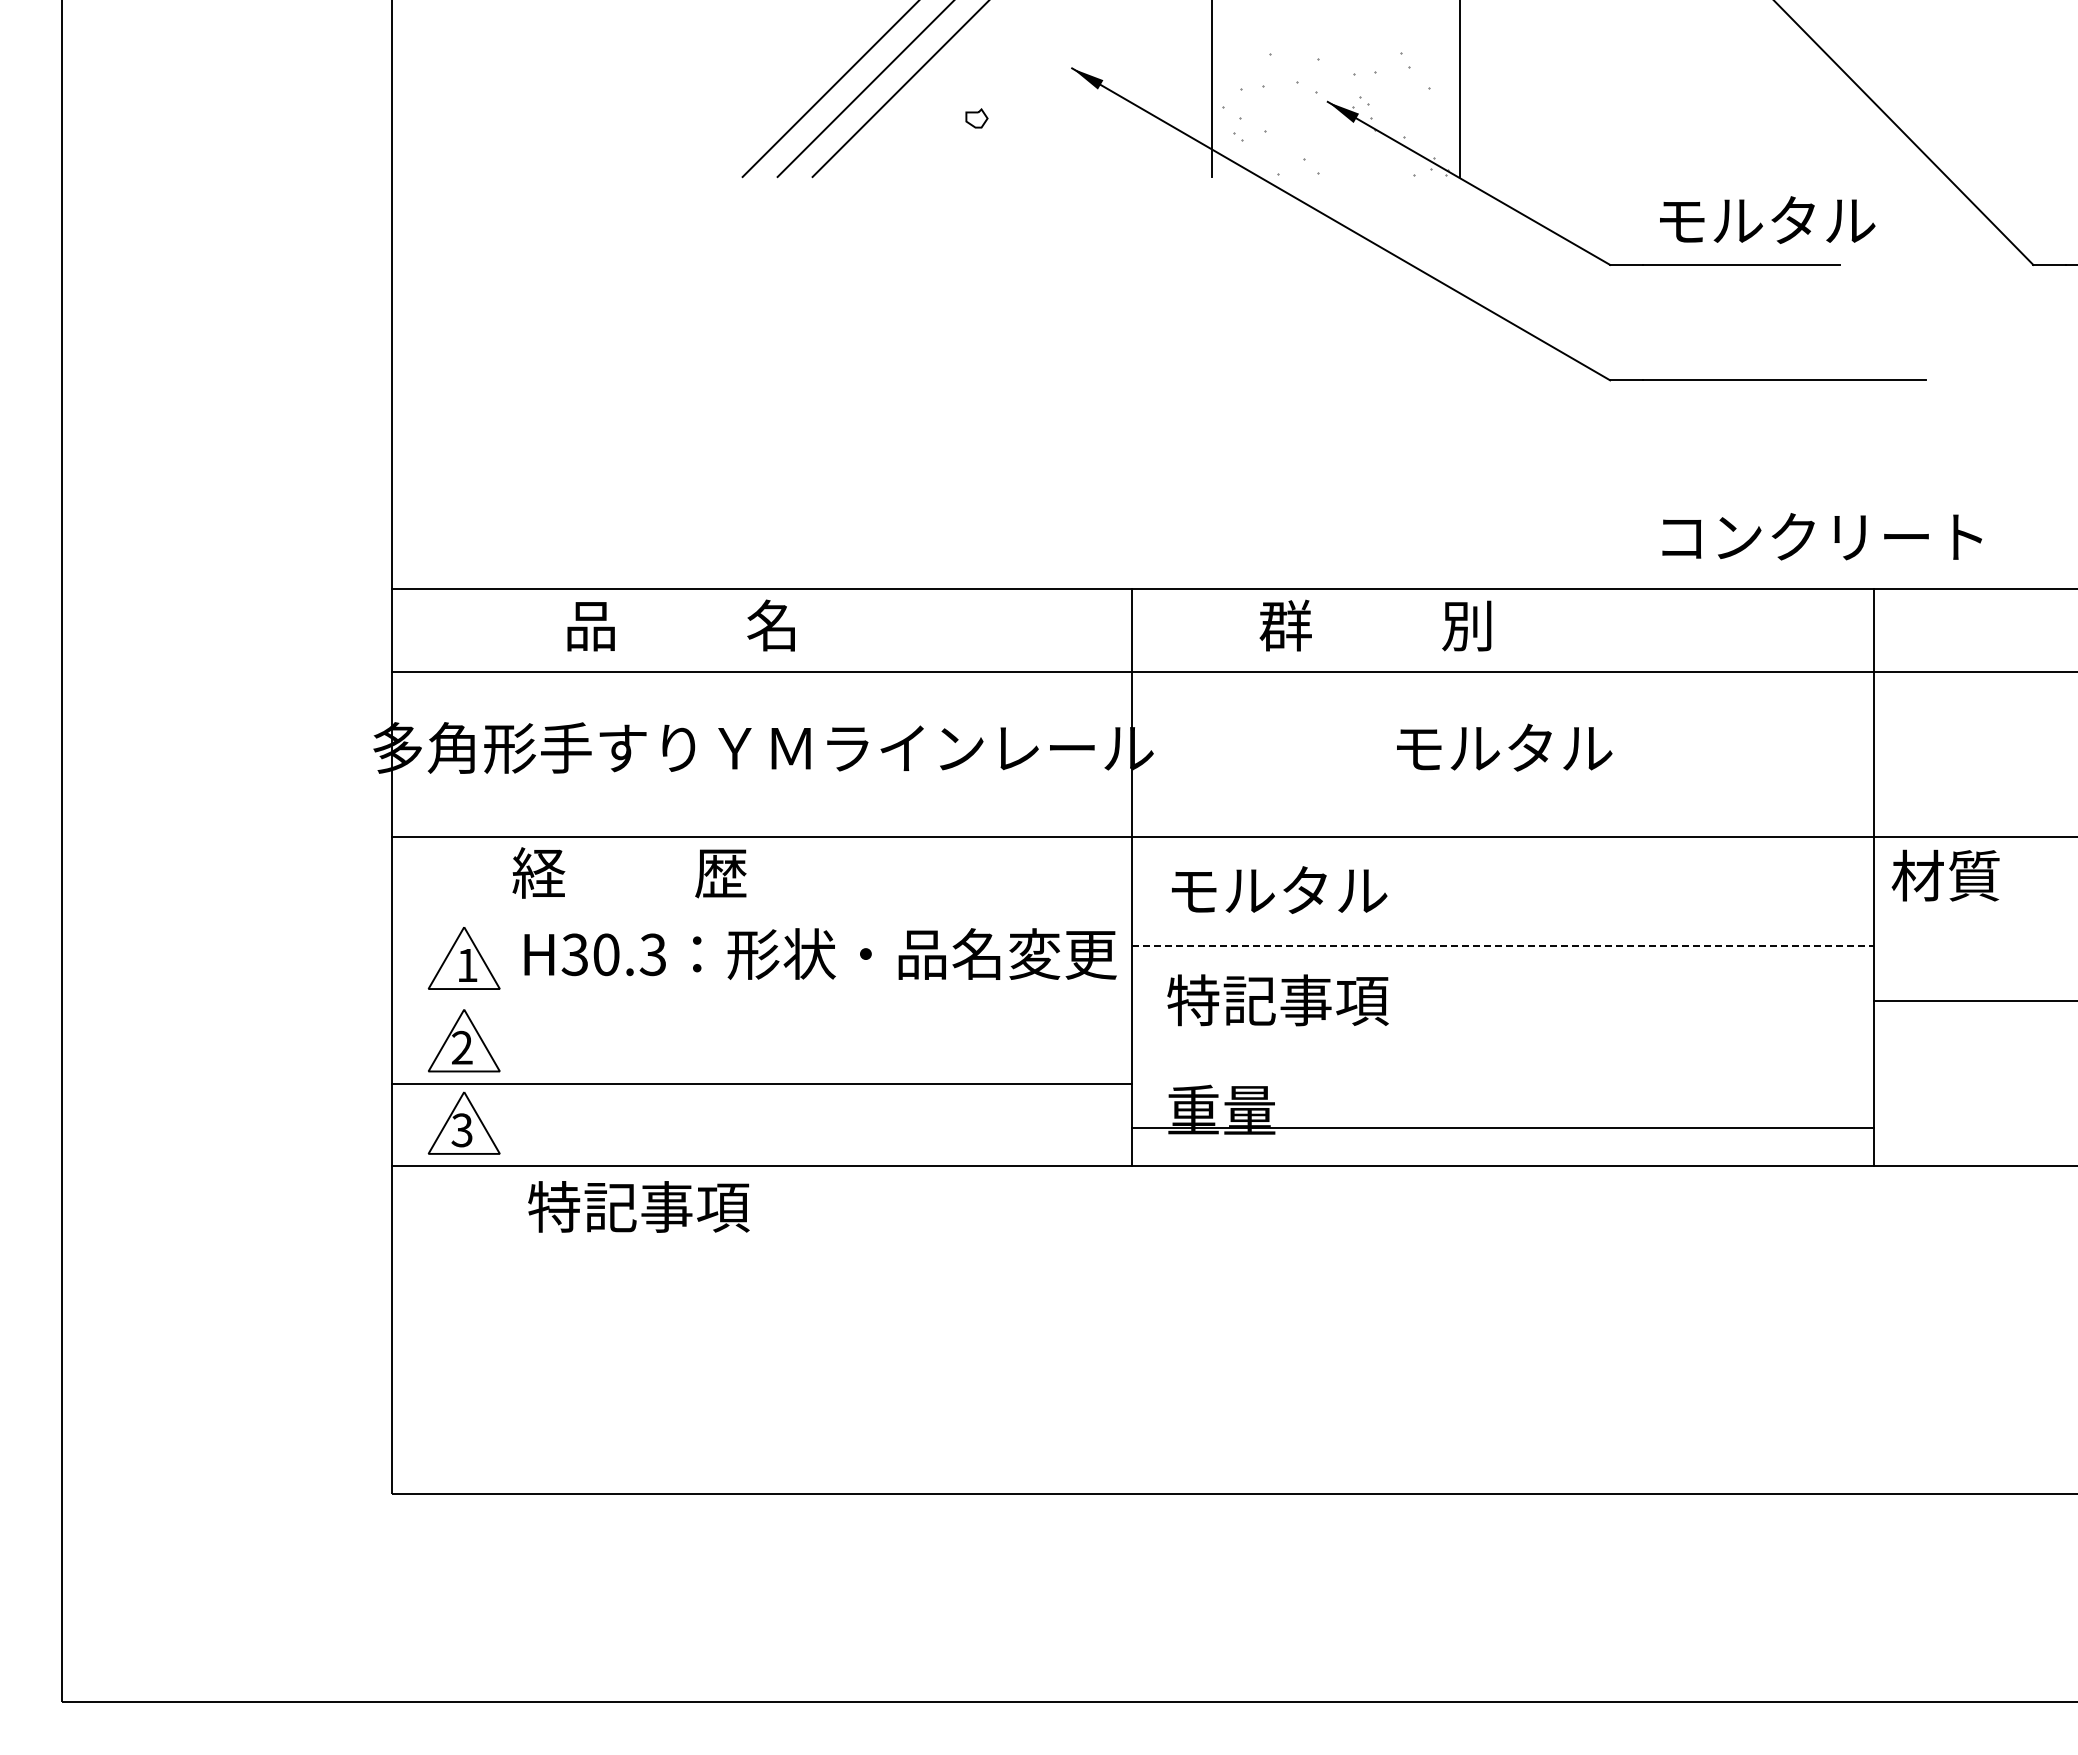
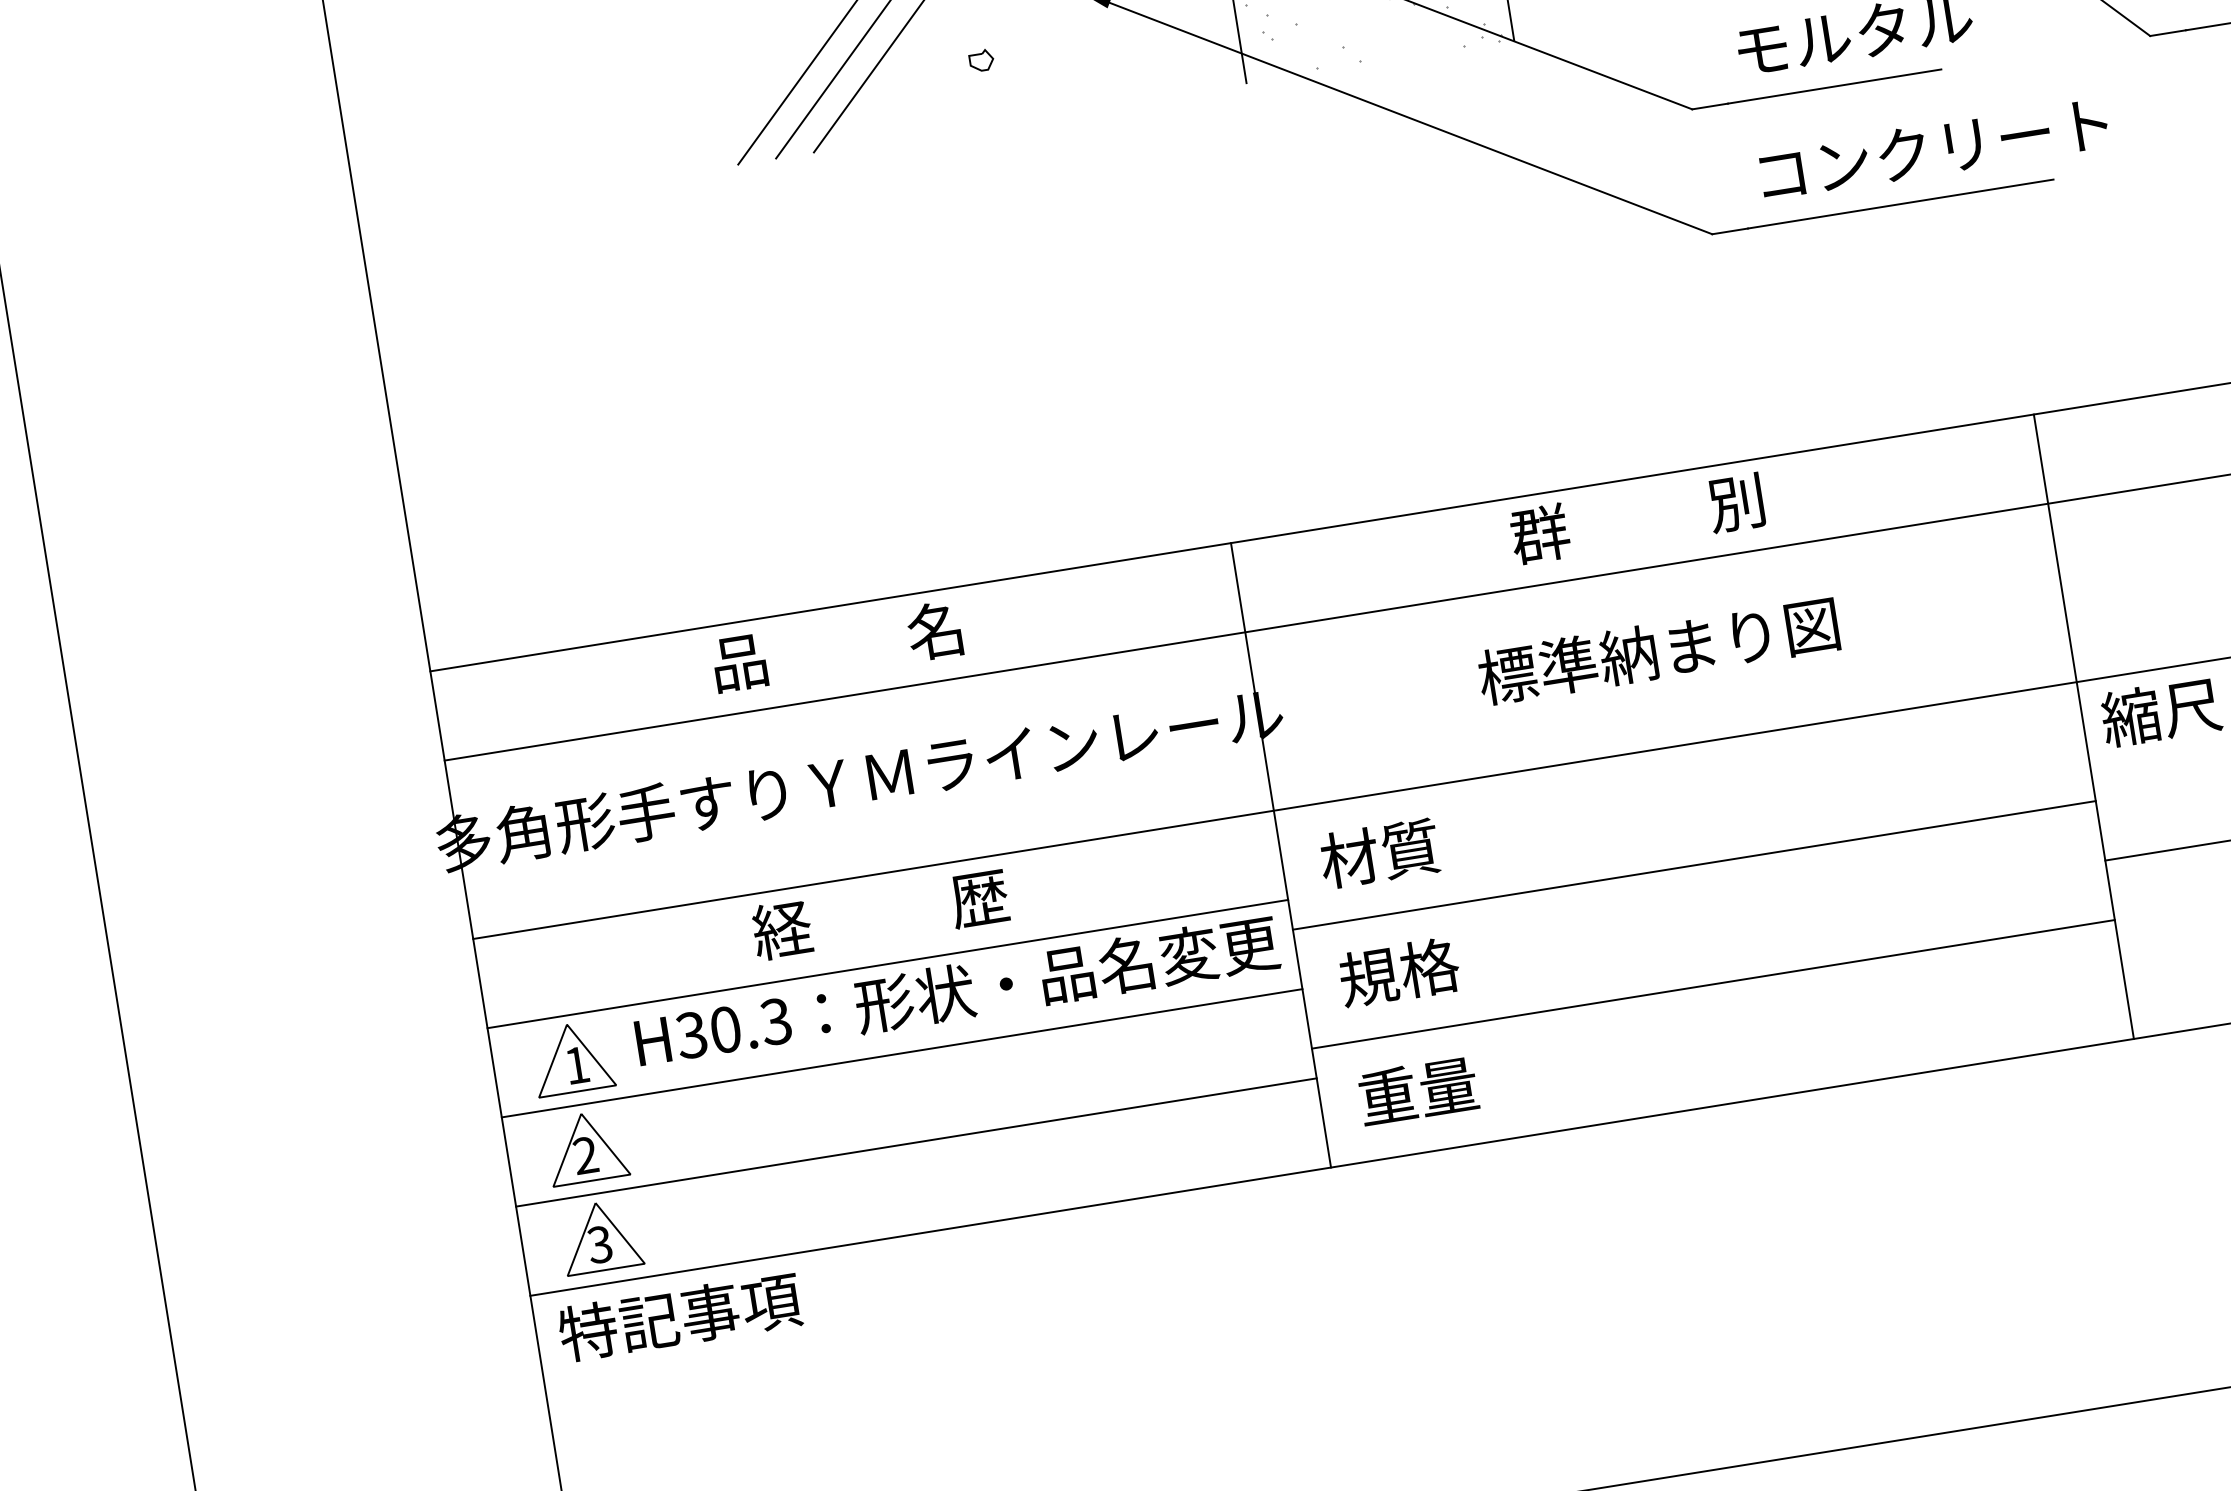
text: (1821, 536) -> (1933, 149), moved
text: (680, 625) -> (836, 646), moved
text: (1375, 625) -> (1637, 518), moved
text: (1501, 747) -> (1658, 650), モルタル -> 標準納まり図
text: (629, 872) -> (880, 913), moved
text: (1945, 875) -> (2160, 711), 材質 -> 縮尺
text: (1277, 890) -> (1440, 843), モルタル -> 材質
line: (761, 918) -> (887, 963), added
line: (1502, 946) -> (1693, 865), dashed -> solid
text: (1277, 1000) -> (1459, 962), 特記事項 -> 規格
line: (761, 1001) -> (901, 1053), added
line: (1502, 1128) -> (1712, 984), moved
text: (638, 1206) -> (679, 1316), moved

